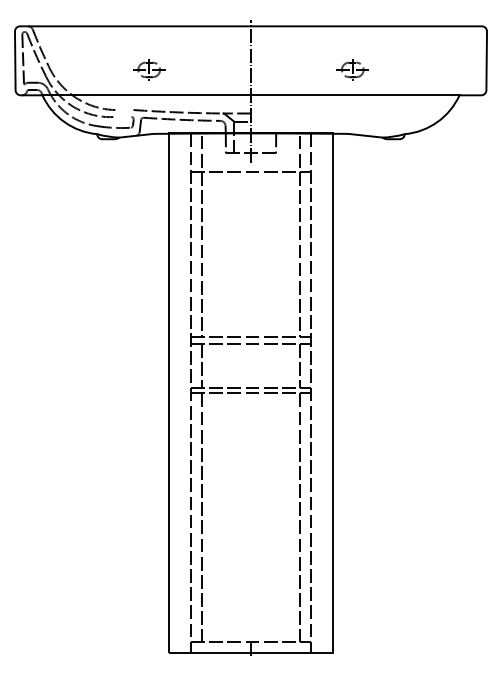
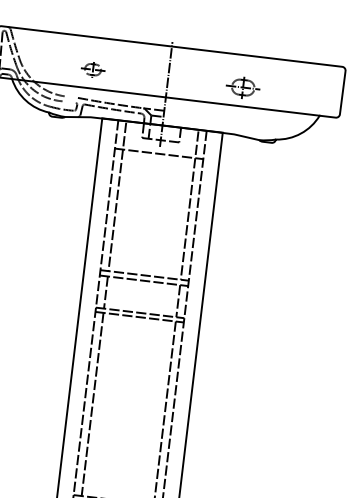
part: (352, 69) -> (243, 87), size x1.4

